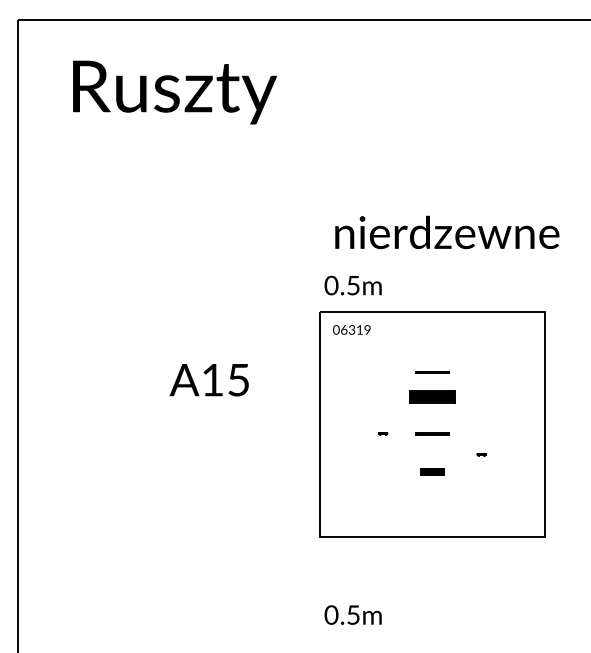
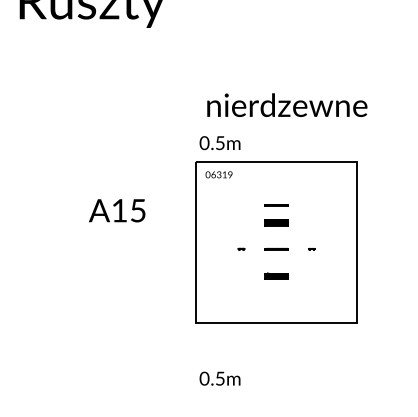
part: (432, 396) -> (276, 222), size x0.71
part: (481, 454) -> (311, 248), moved
part: (432, 471) -> (276, 276), size x1.43

